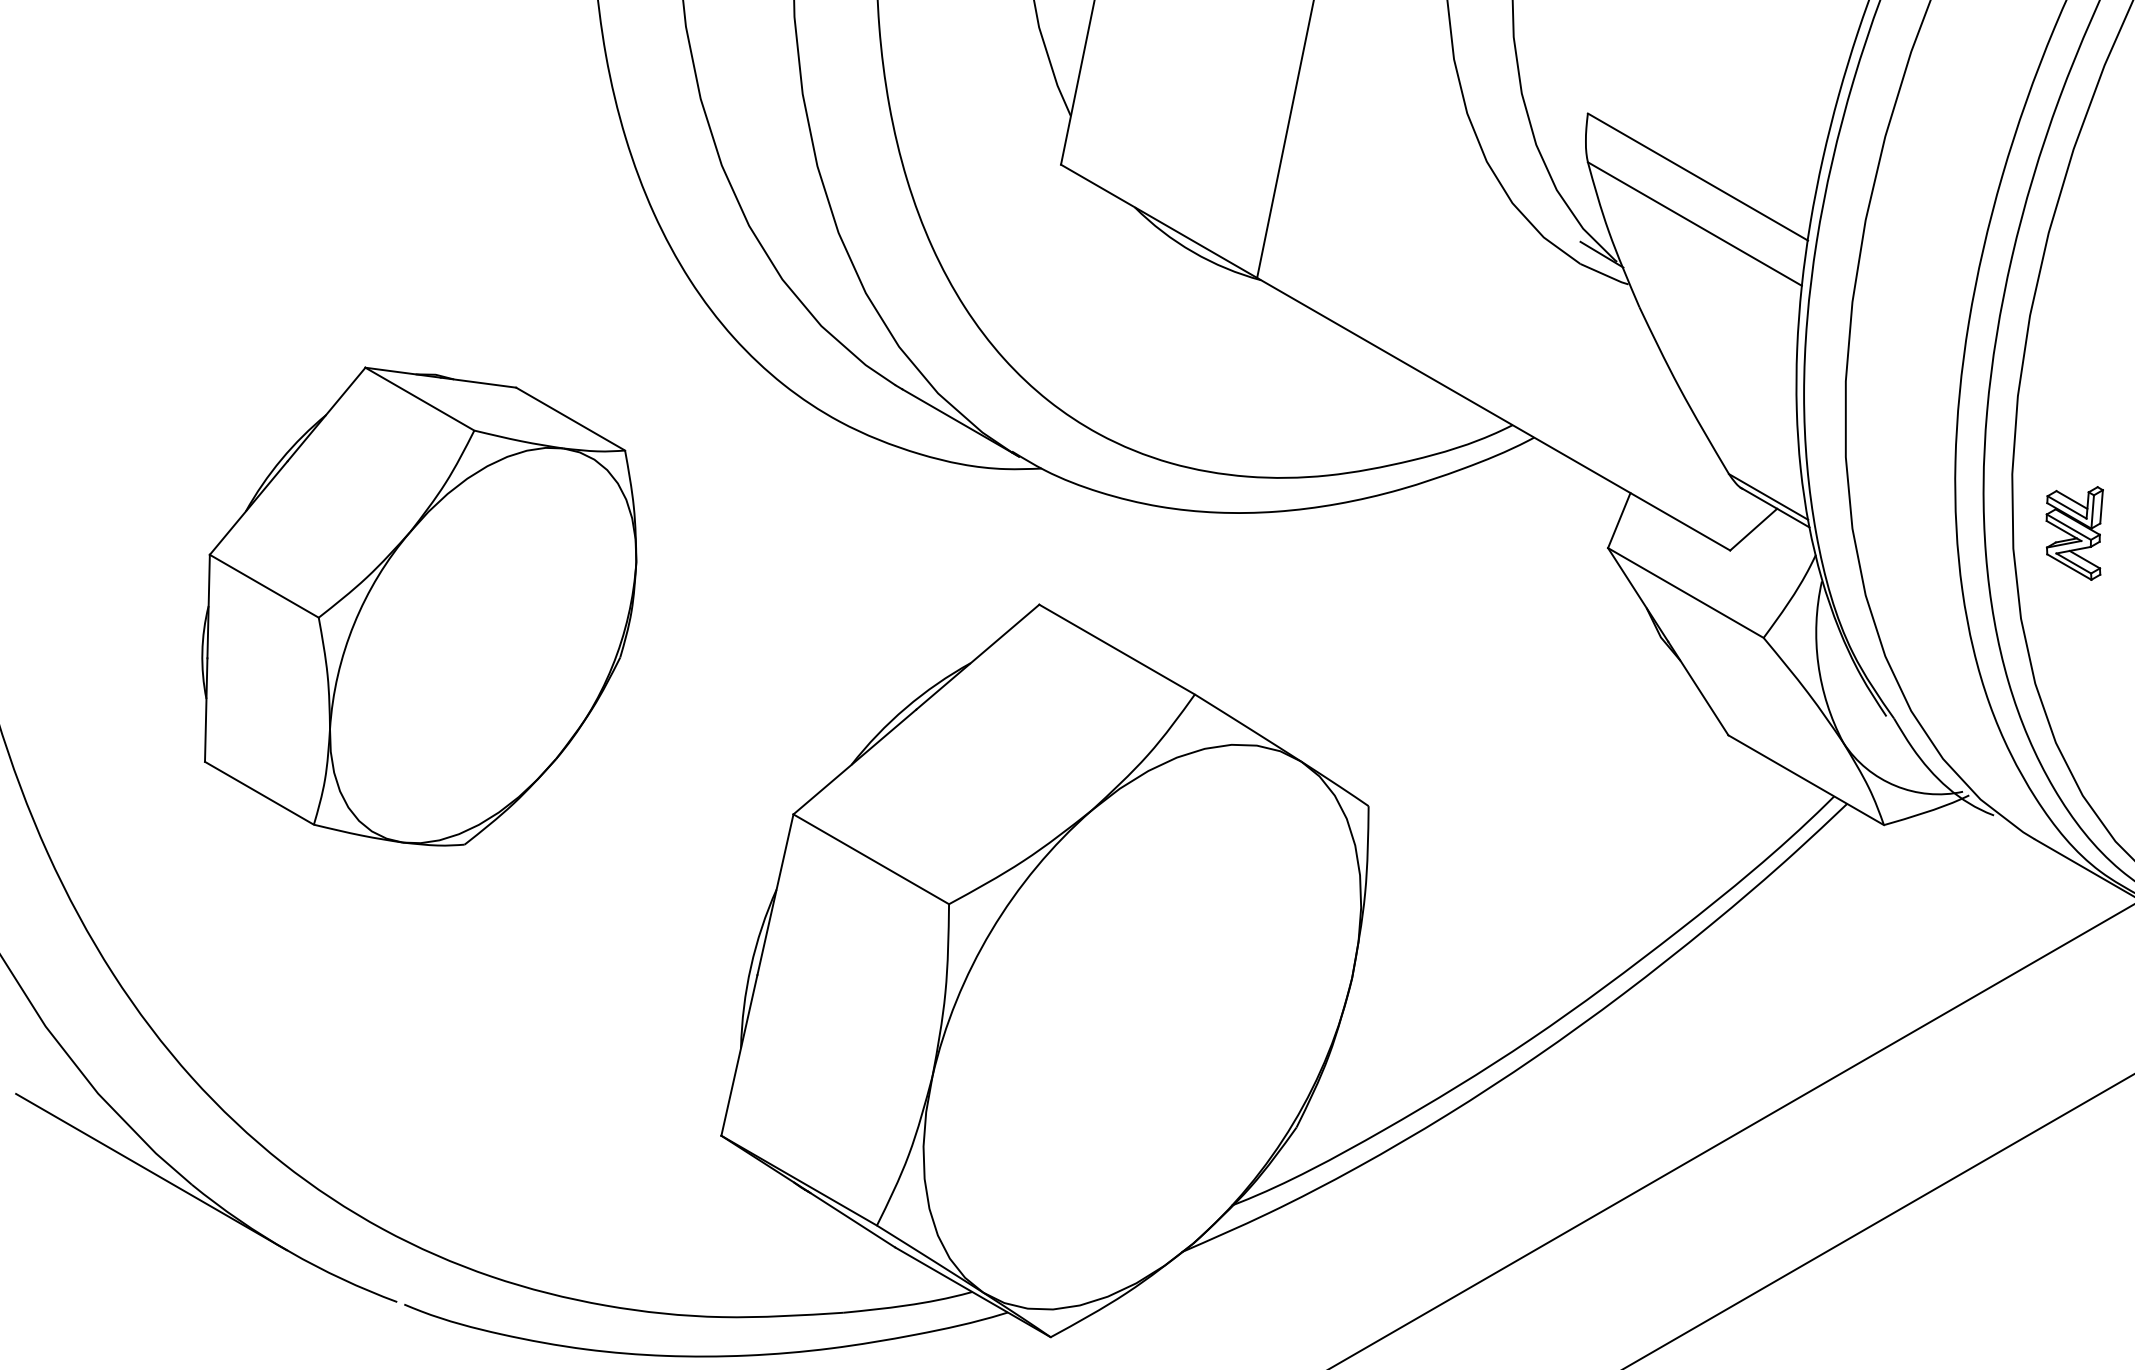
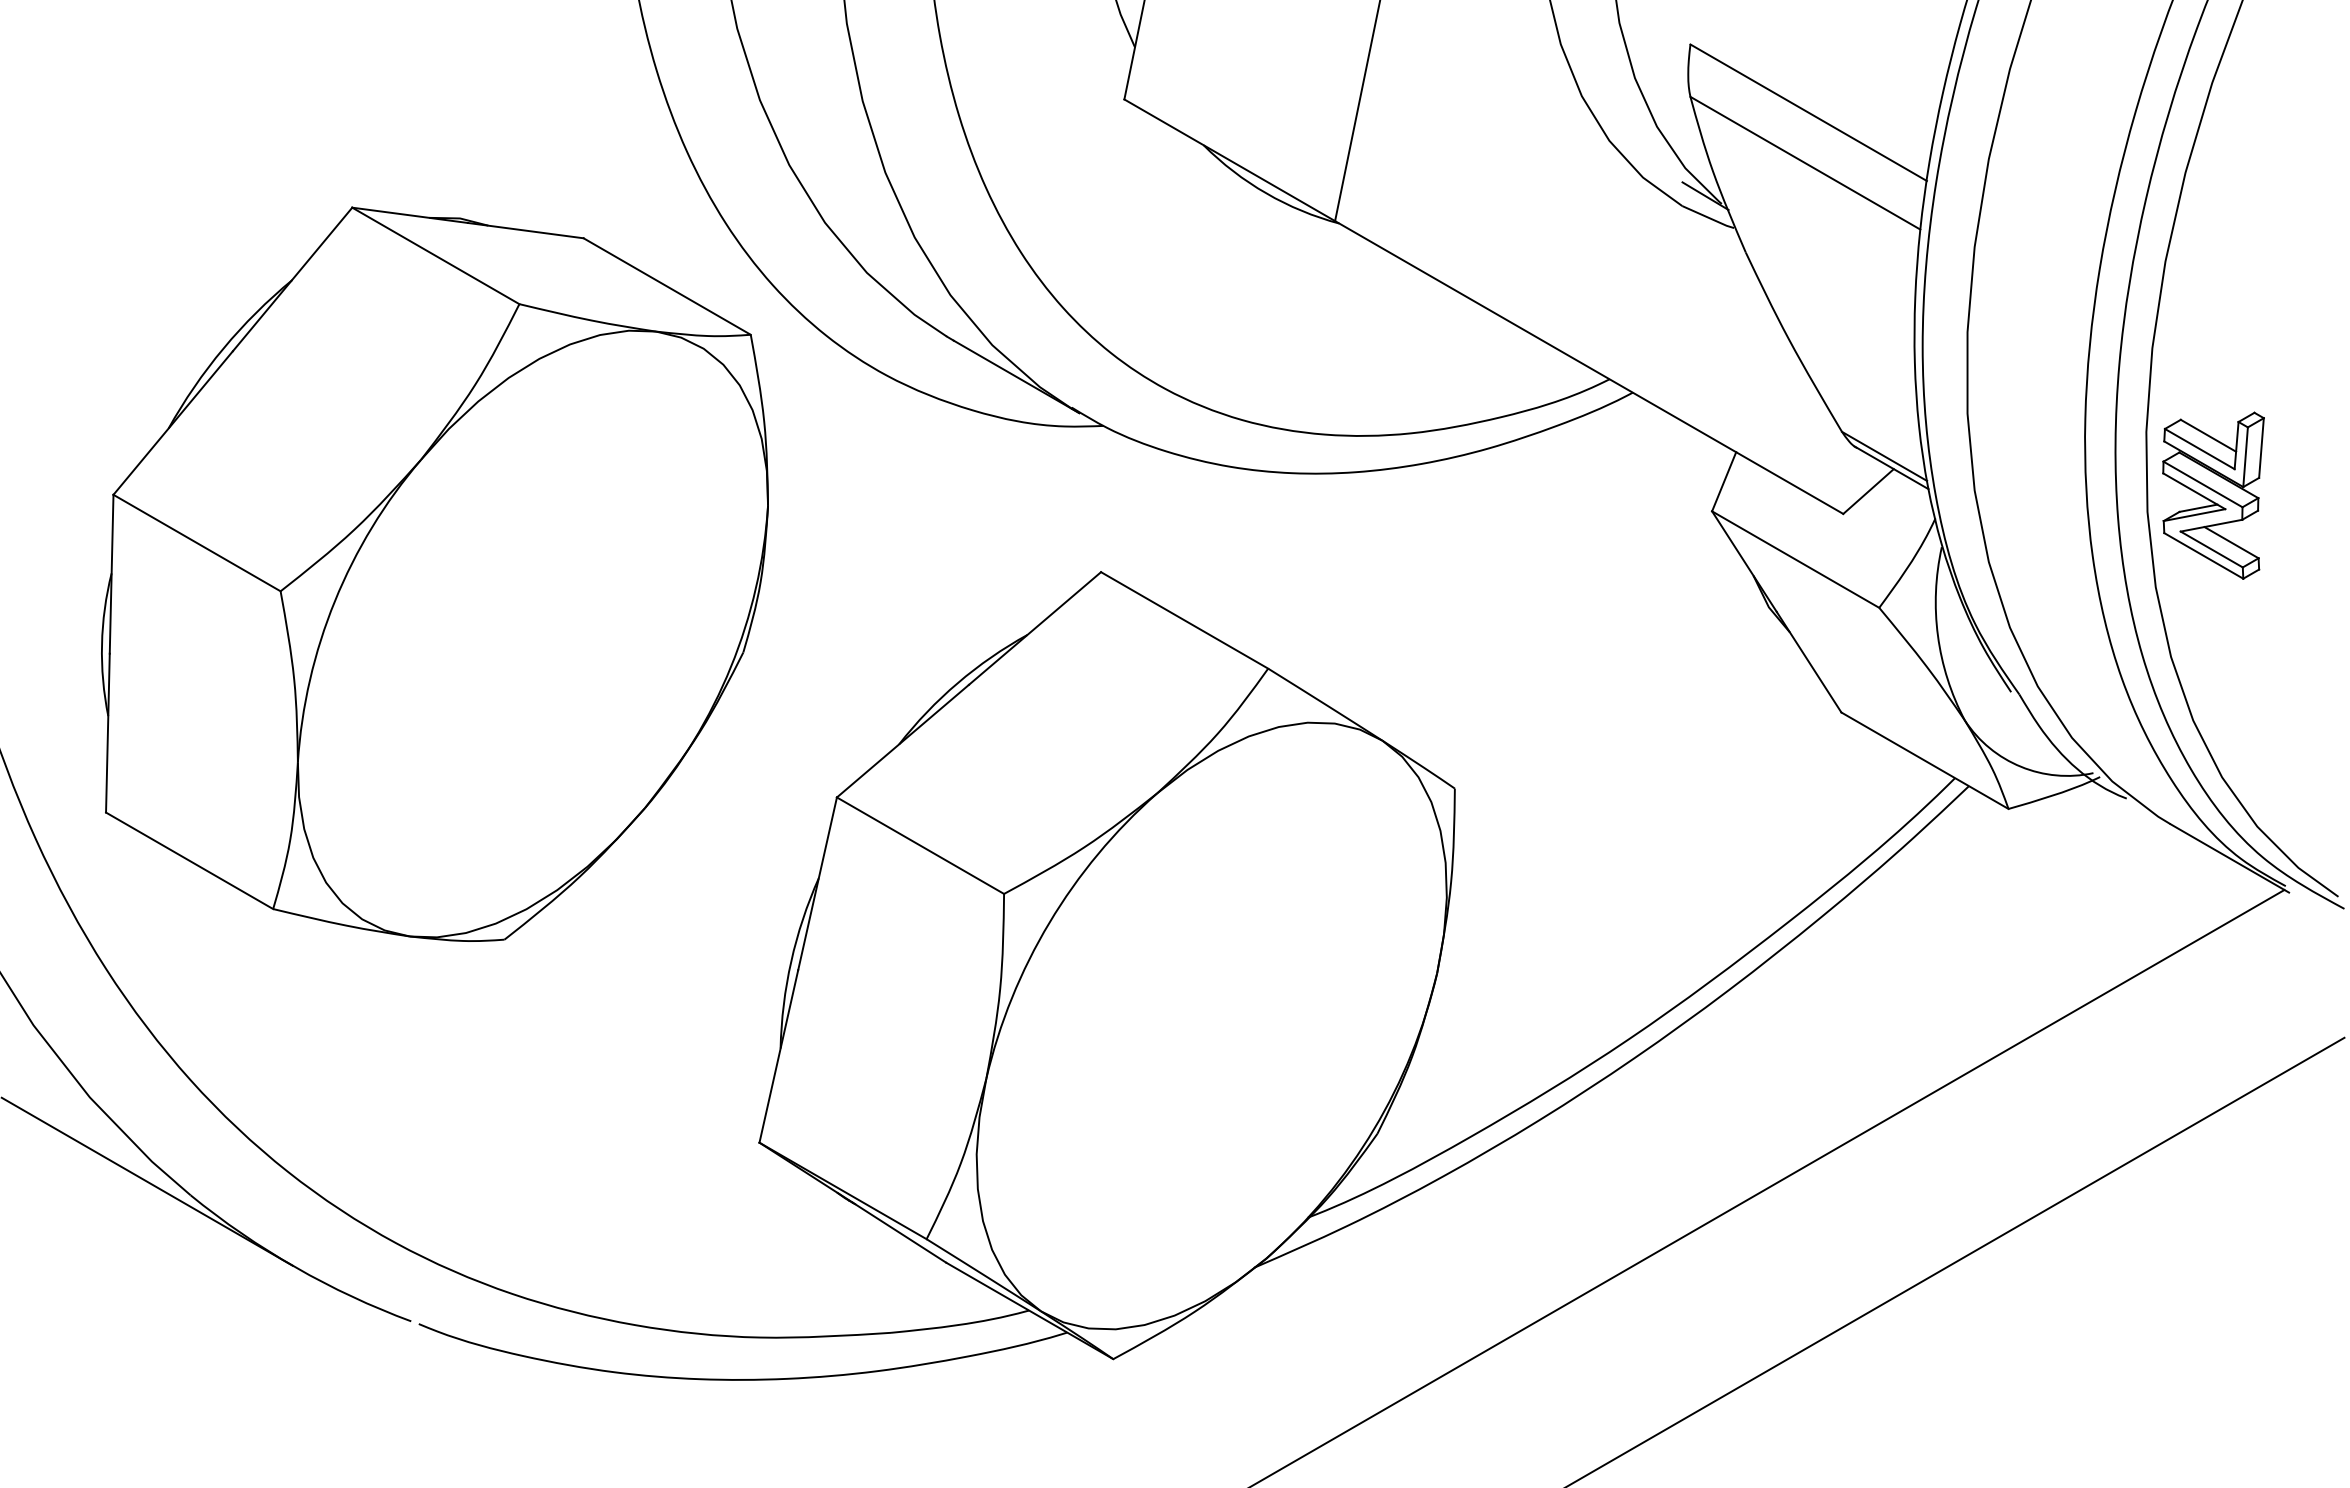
part: (2074, 533) -> (2213, 495), size x1.67
part: (418, 605) -> (434, 573), size x1.43

